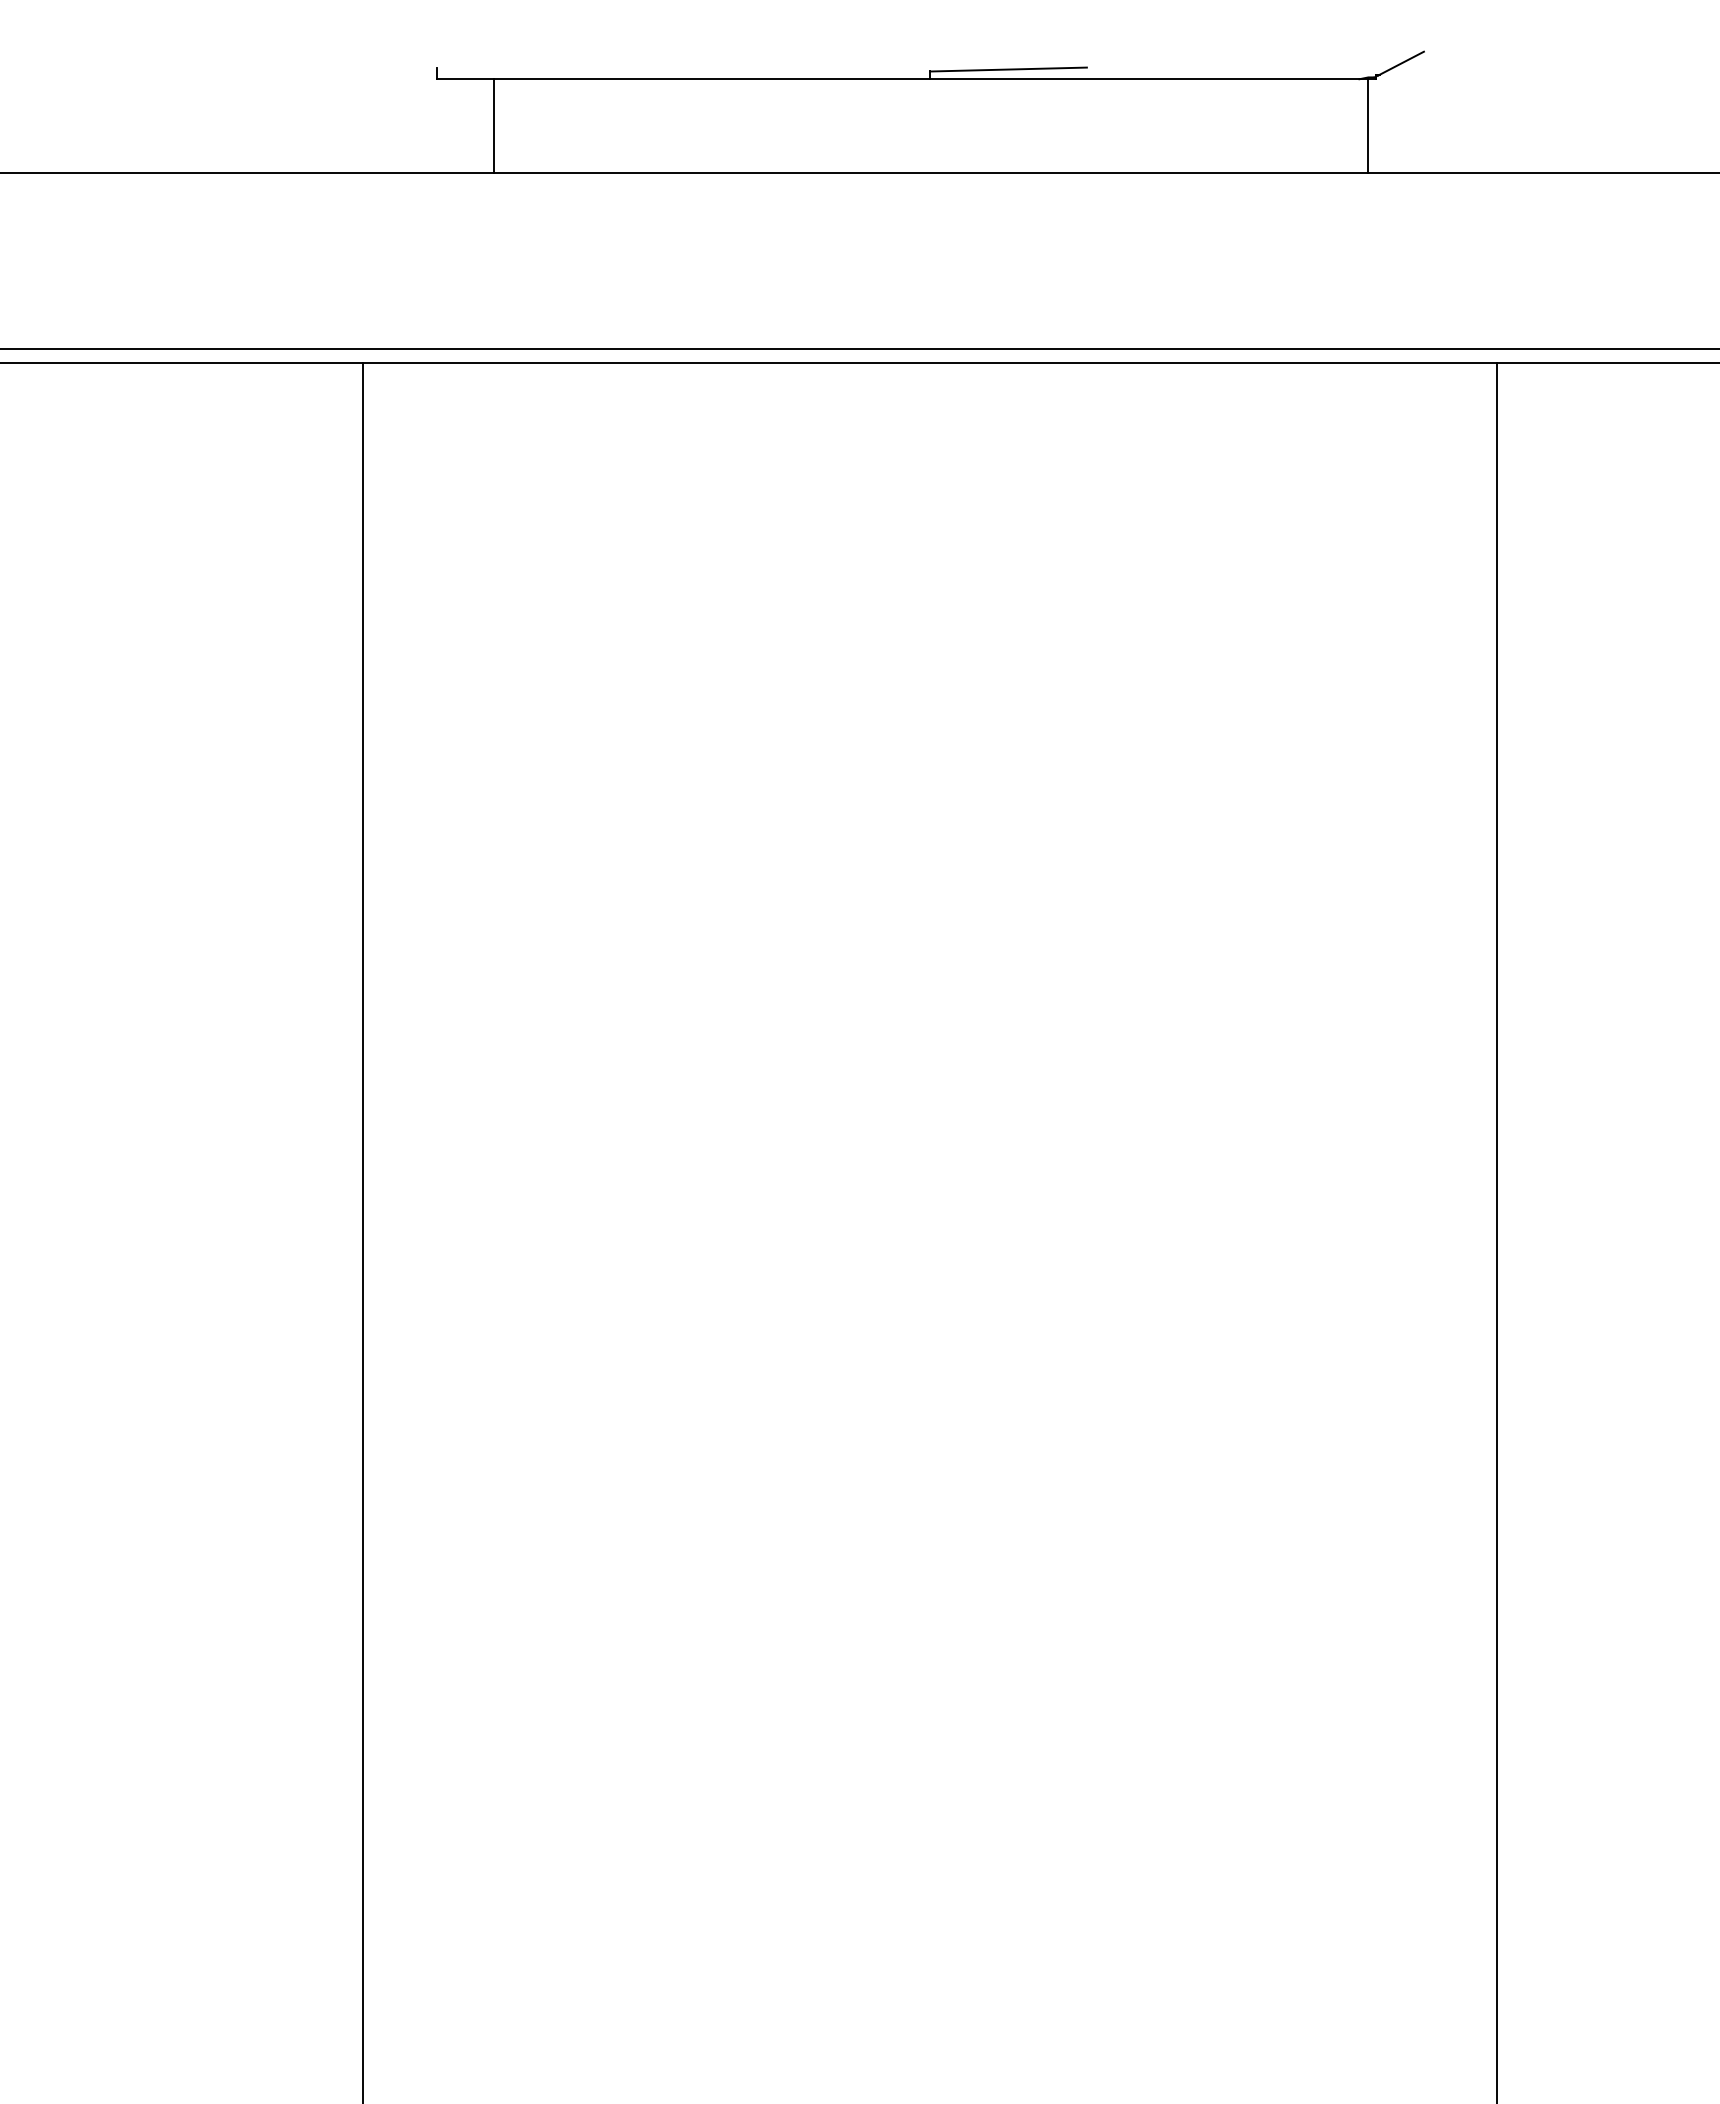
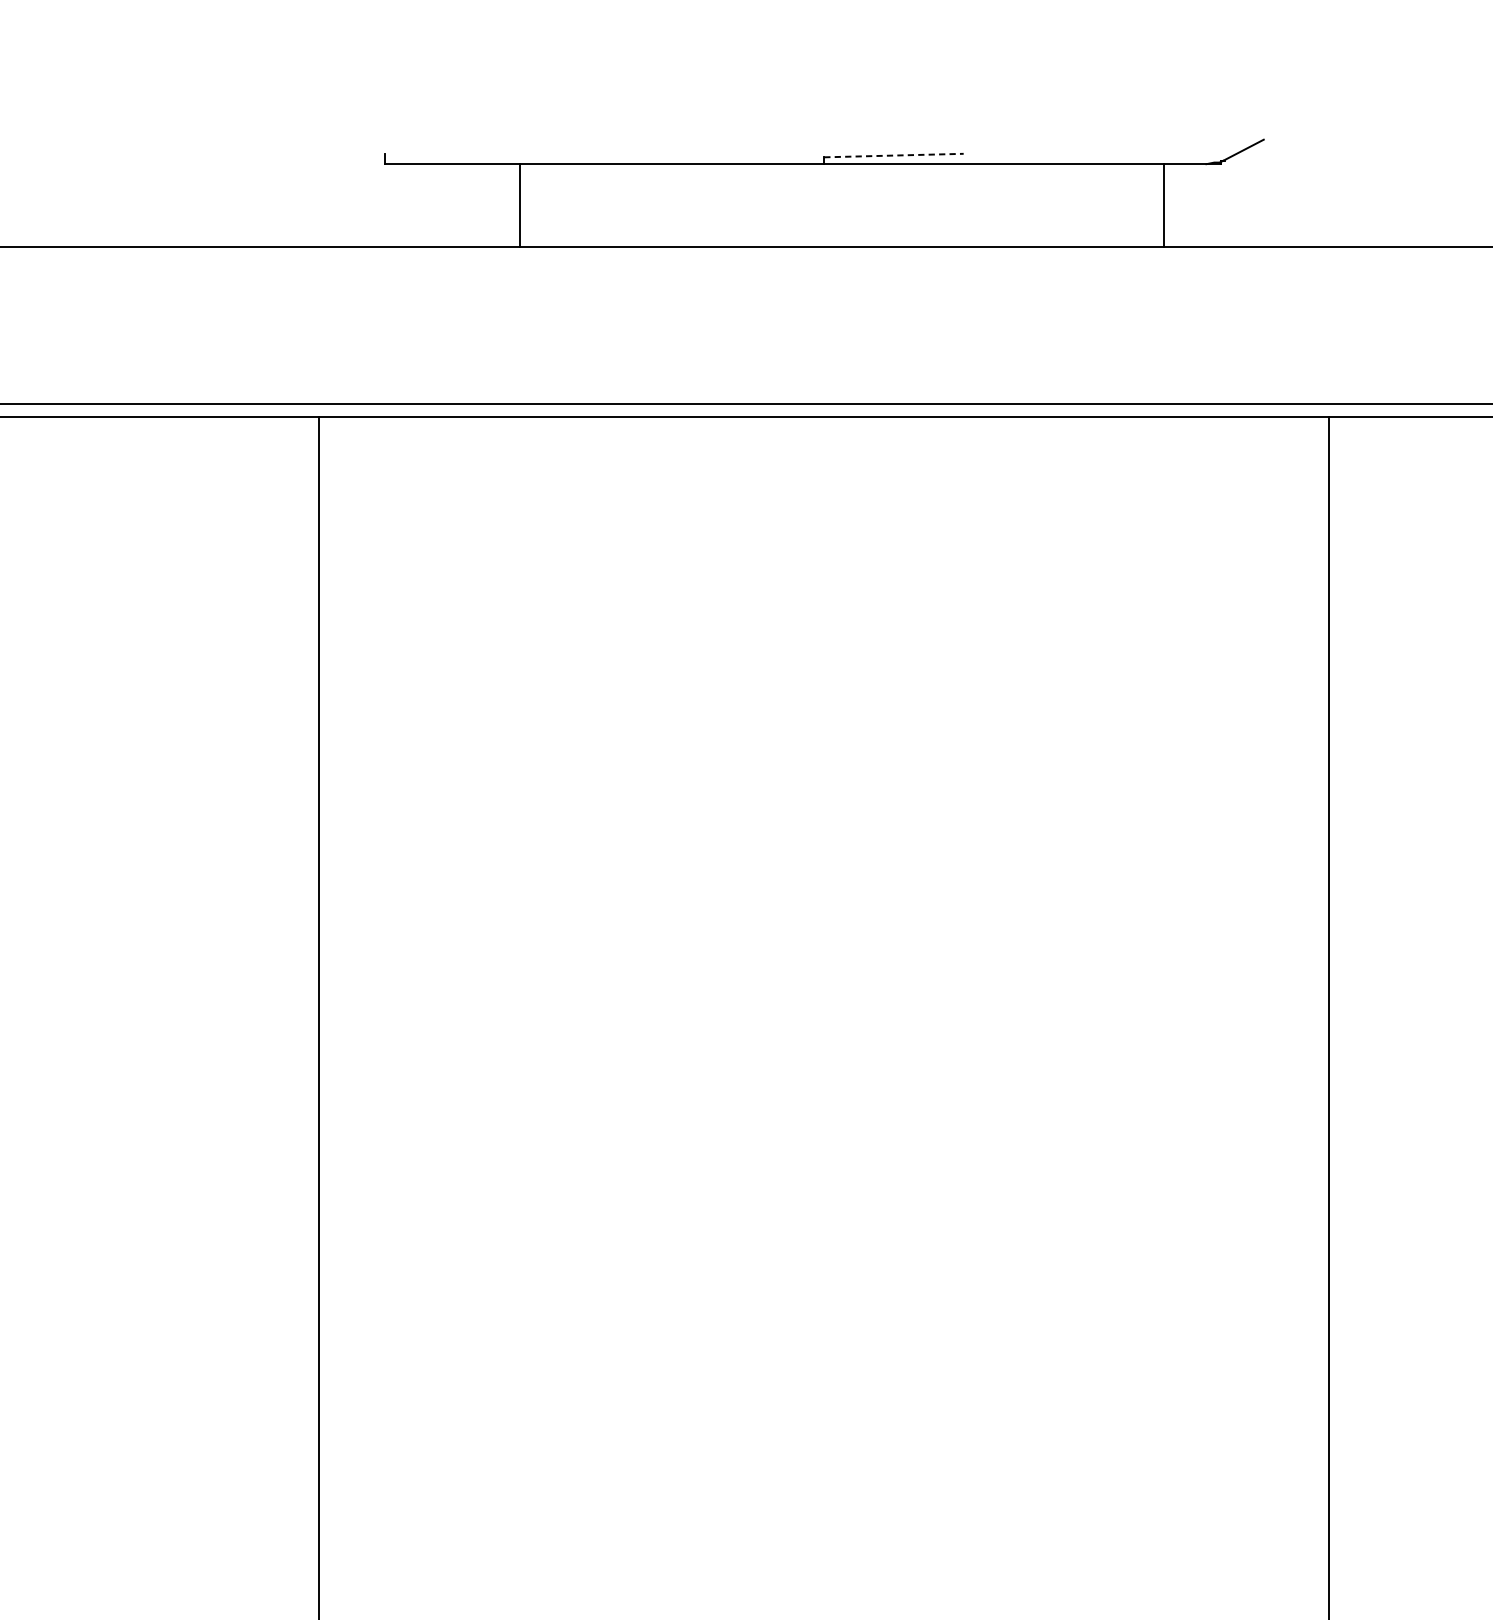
line: (1009, 69) -> (894, 155), solid -> dashed
line: (494, 125) -> (519, 205), moved
line: (1368, 125) -> (1163, 205), moved

